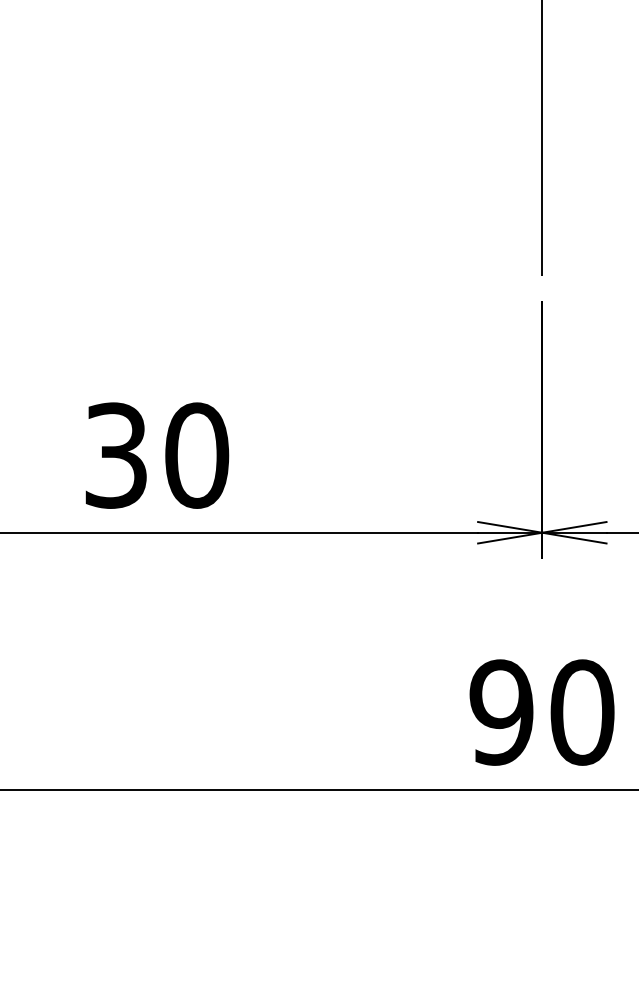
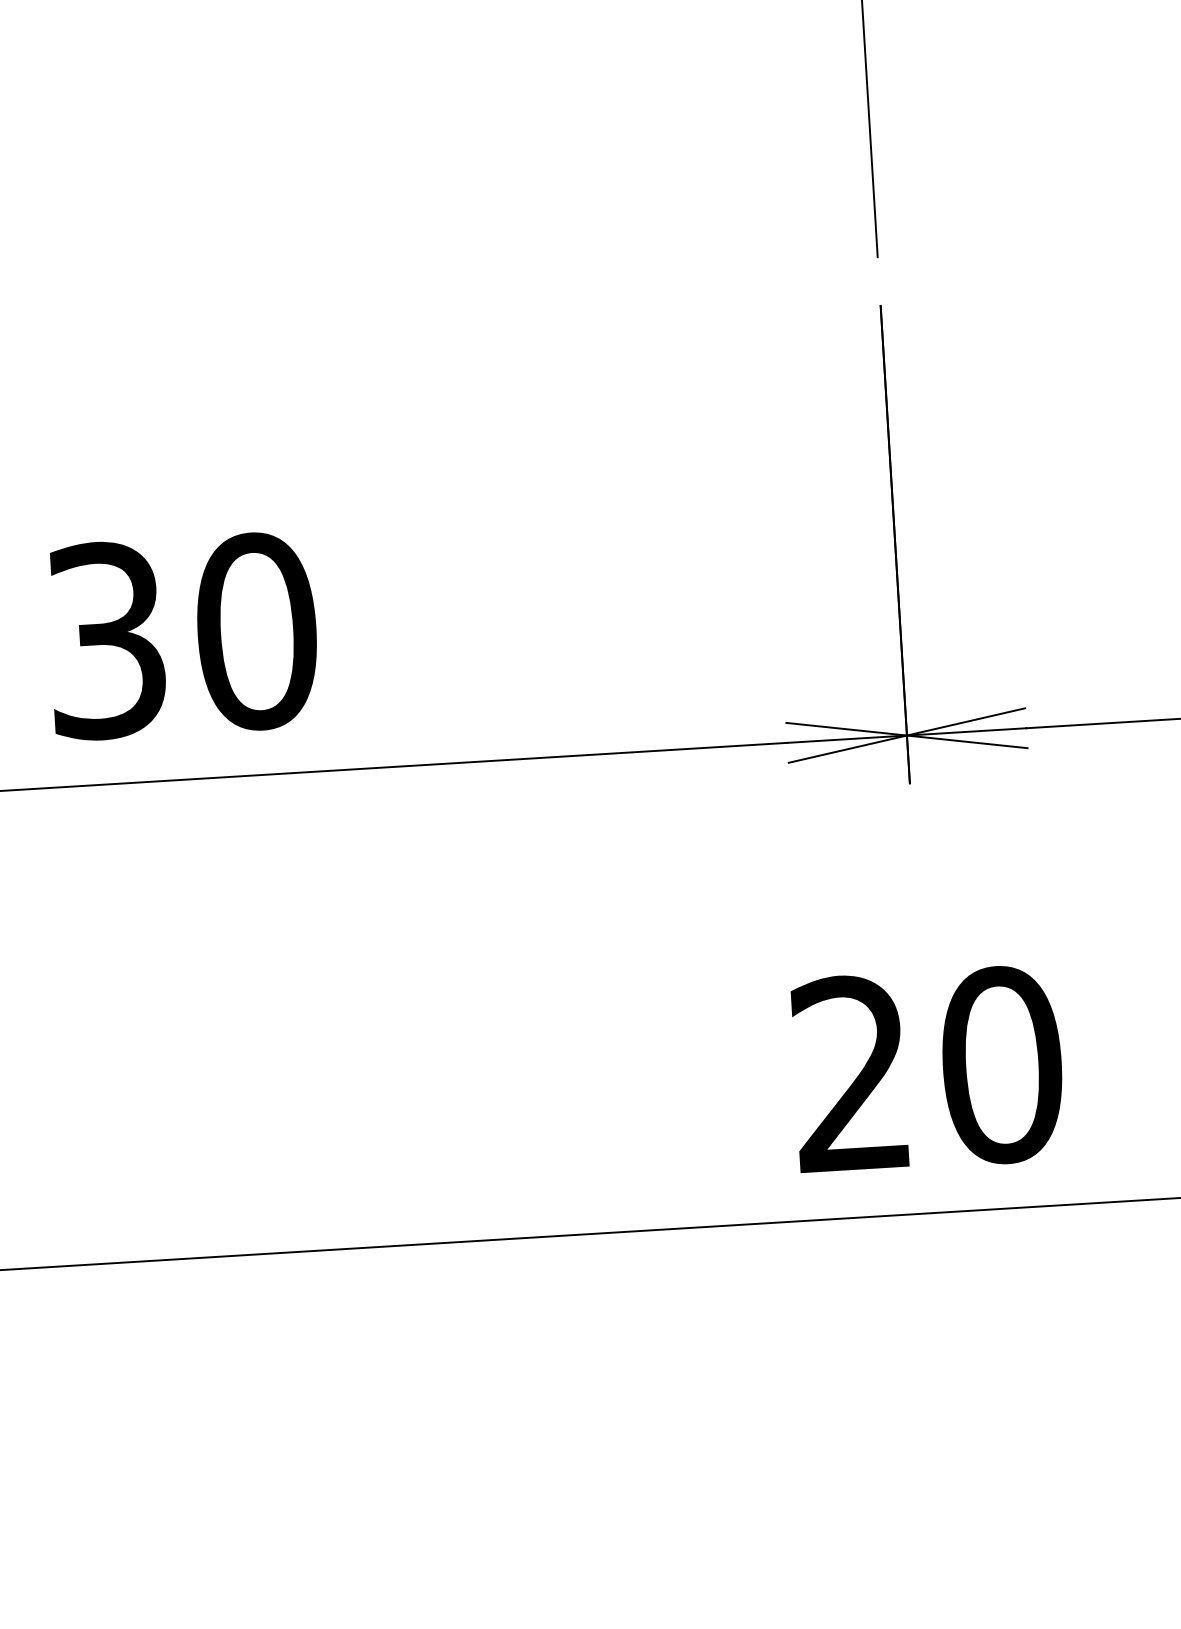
text: (501, 712) -> (851, 1074), 90 -> 20

